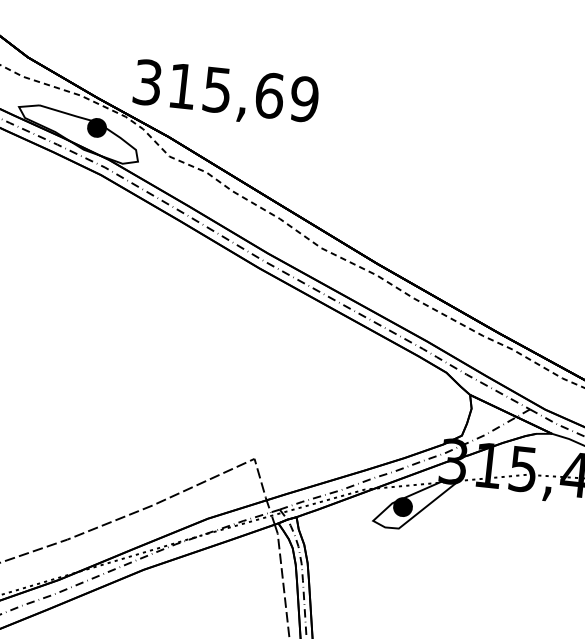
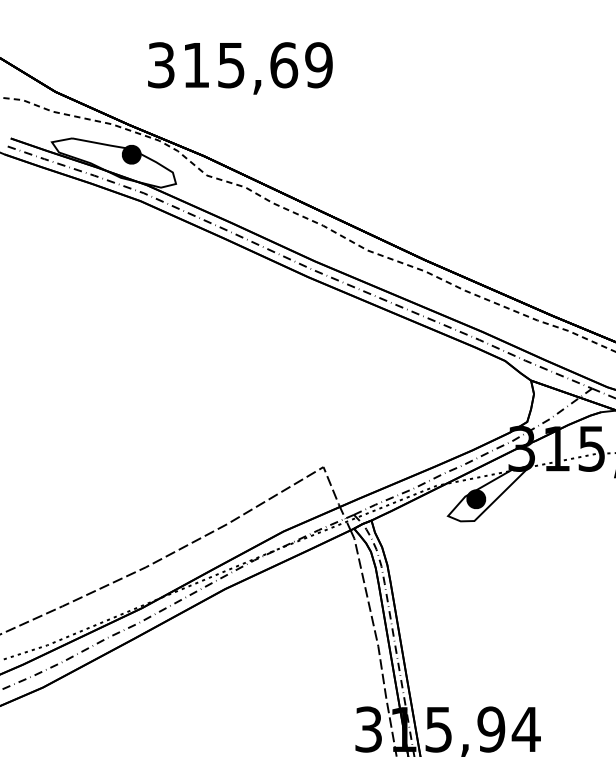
text: (226, 94) -> (240, 68), moved

